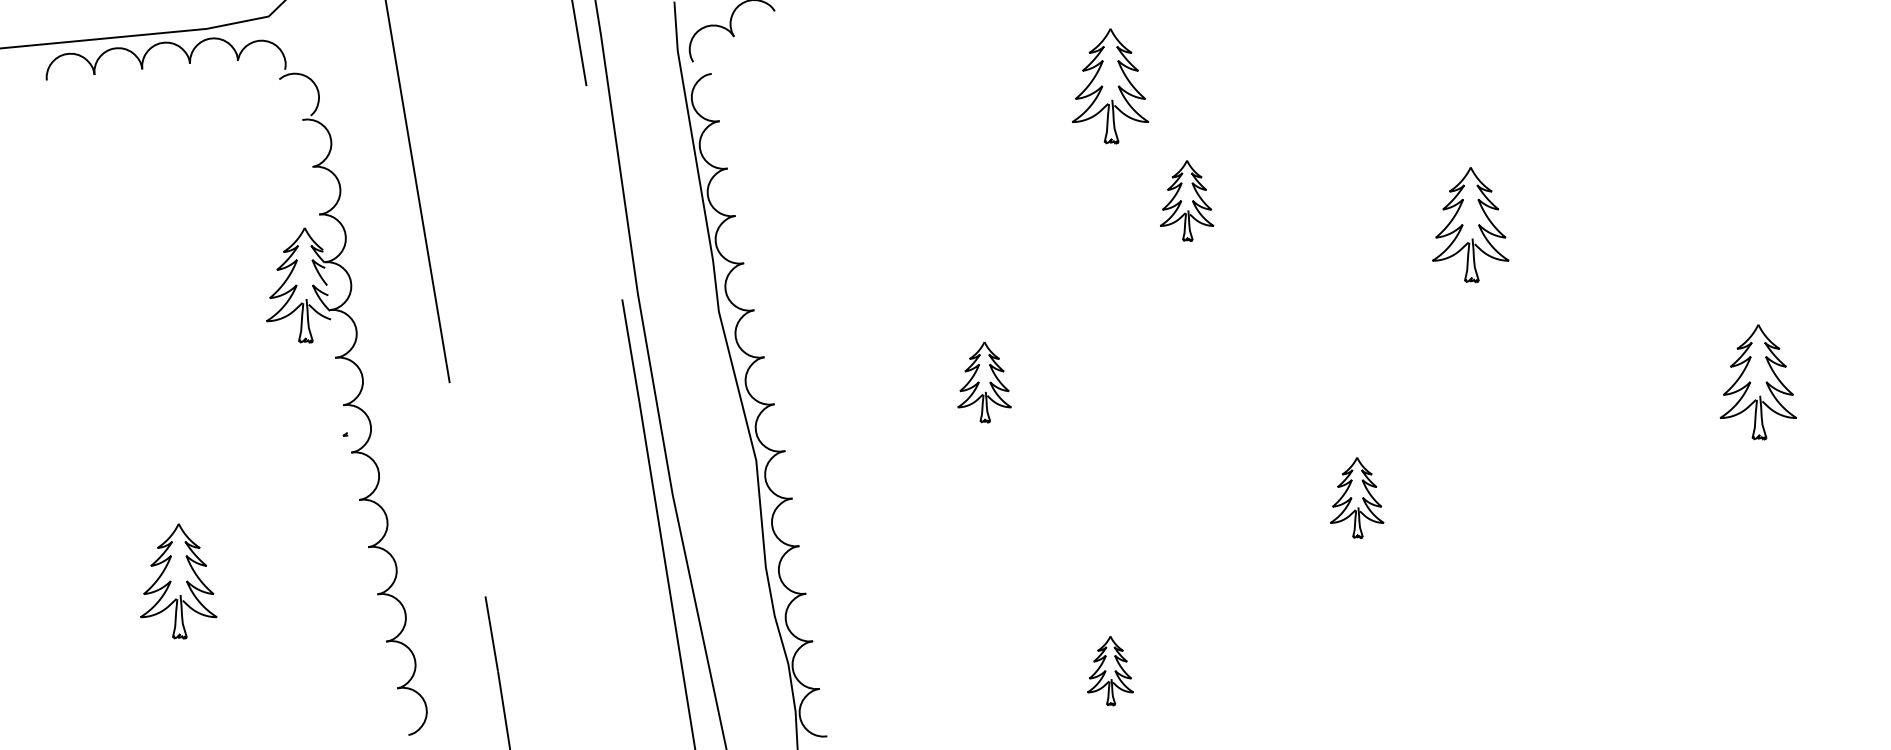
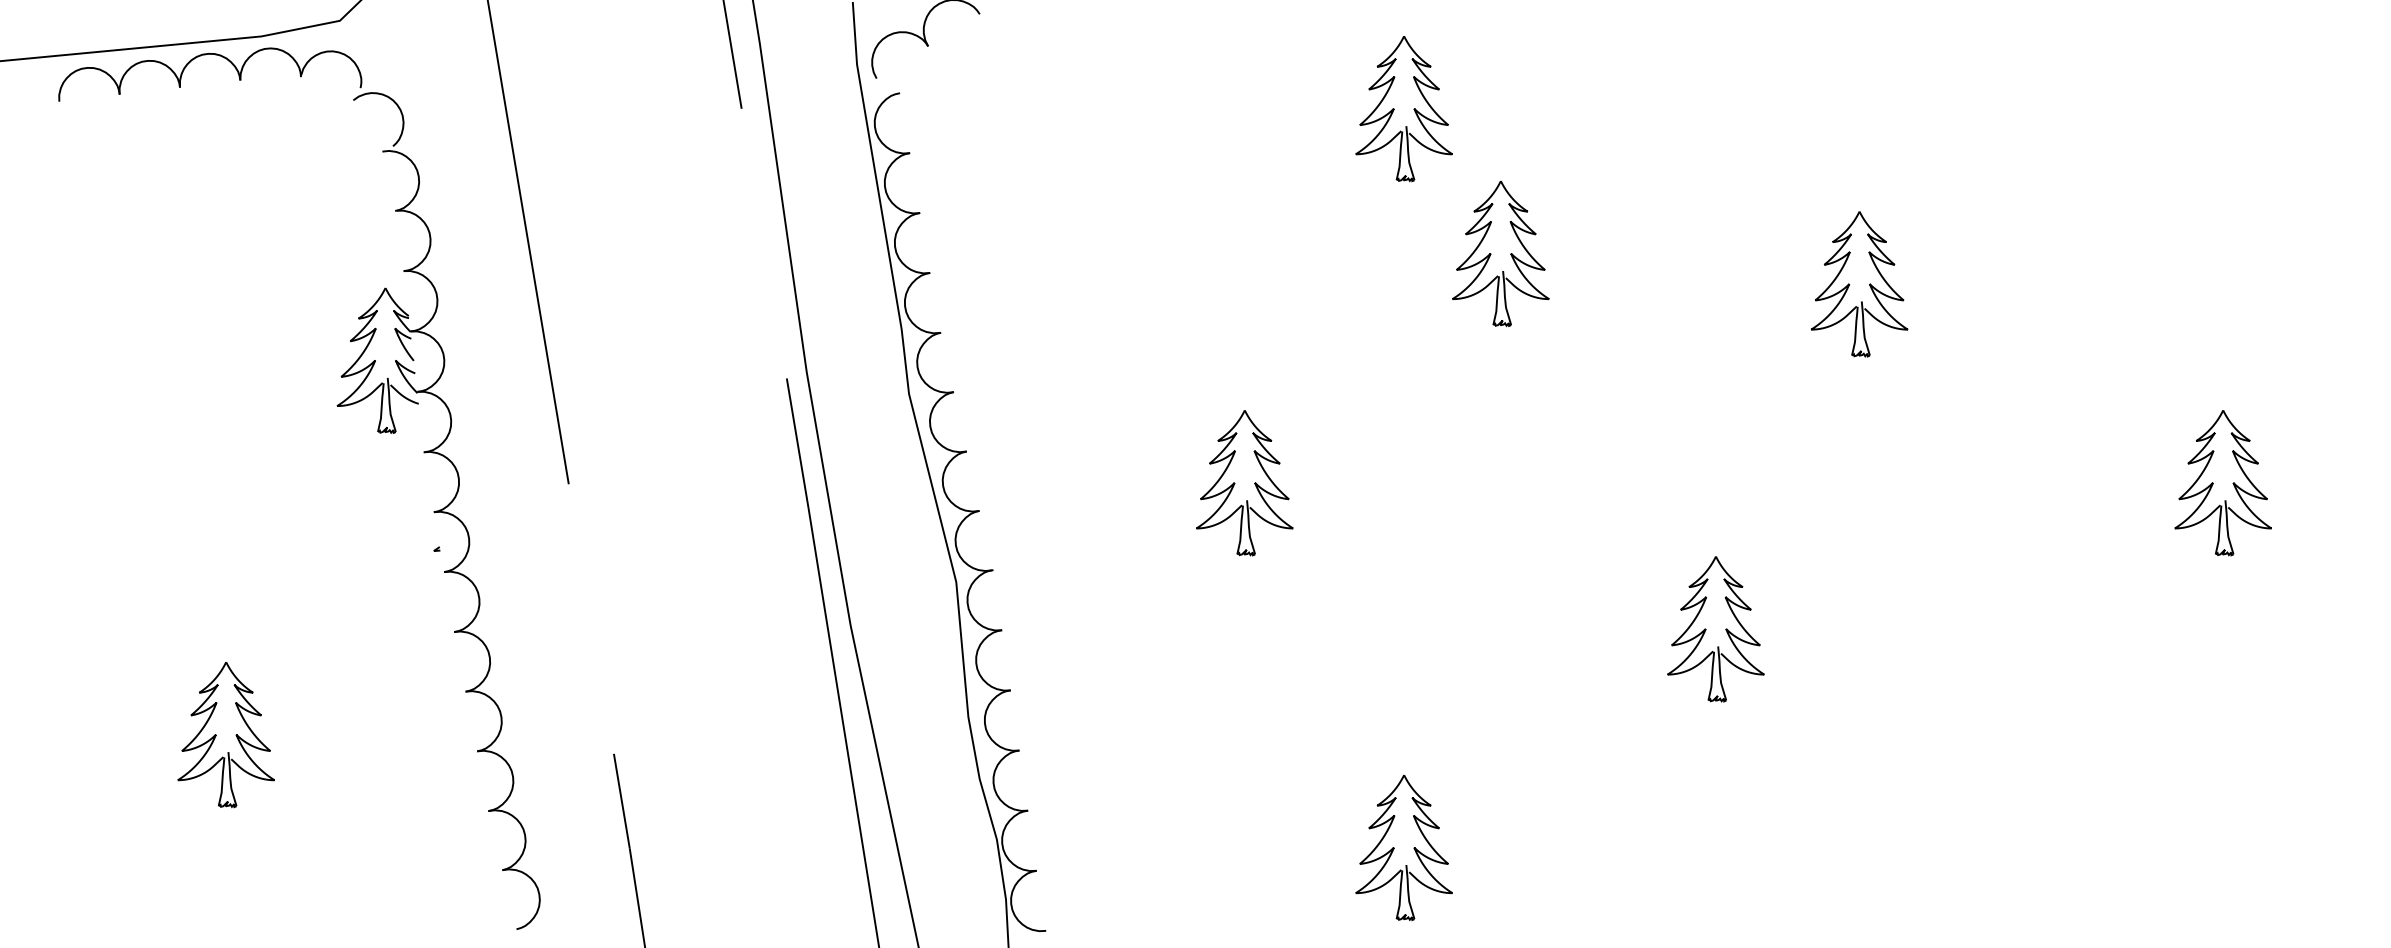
part: (1186, 200) -> (1500, 253), size x1.43
part: (984, 382) -> (1244, 483), size x1.43
part: (1356, 498) -> (1715, 629), size x1.43
part: (1110, 671) -> (1403, 848), size x1.67

